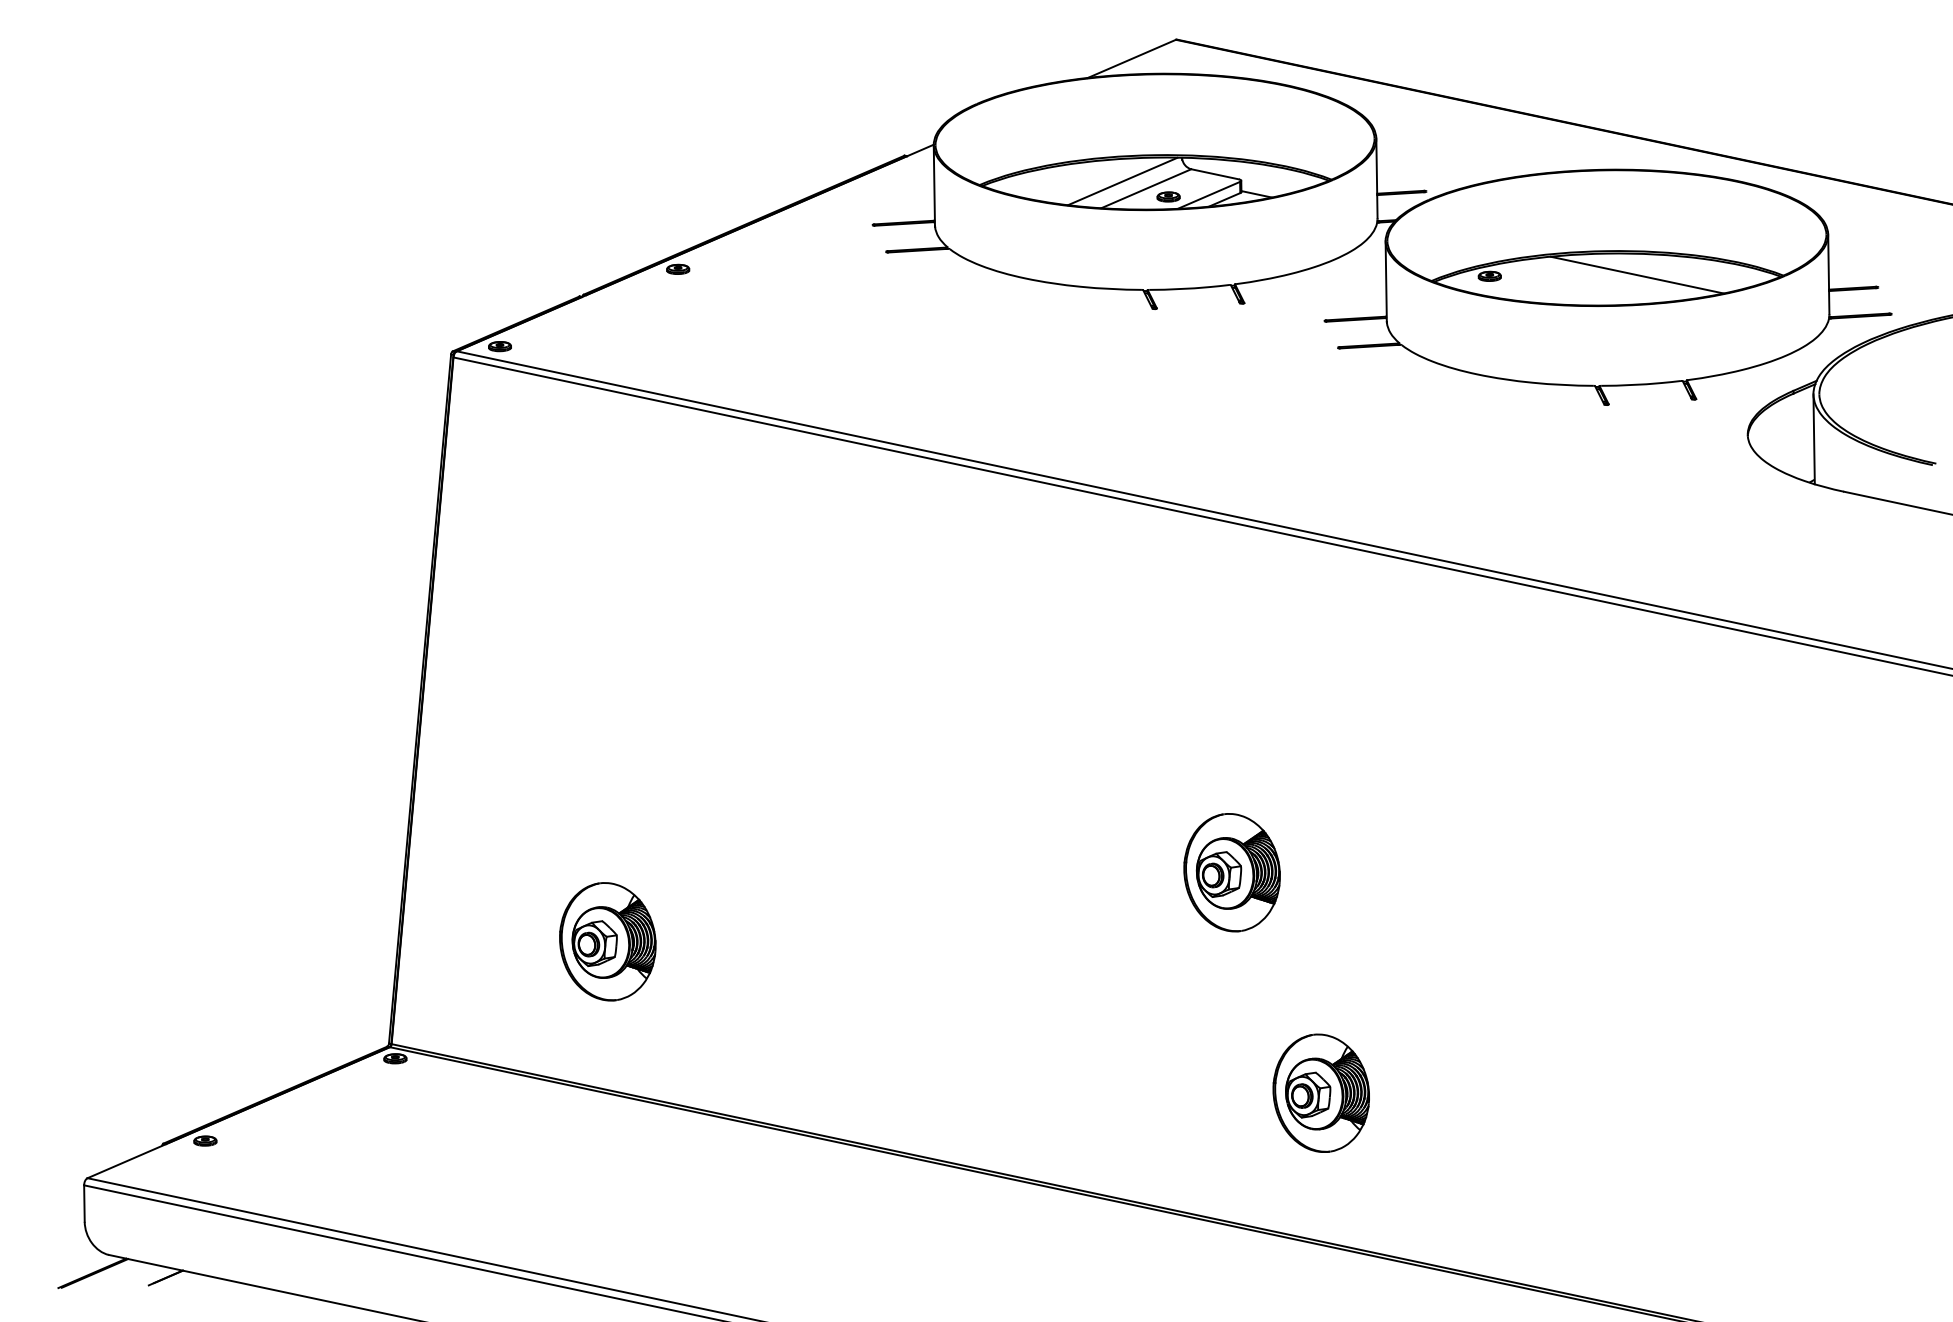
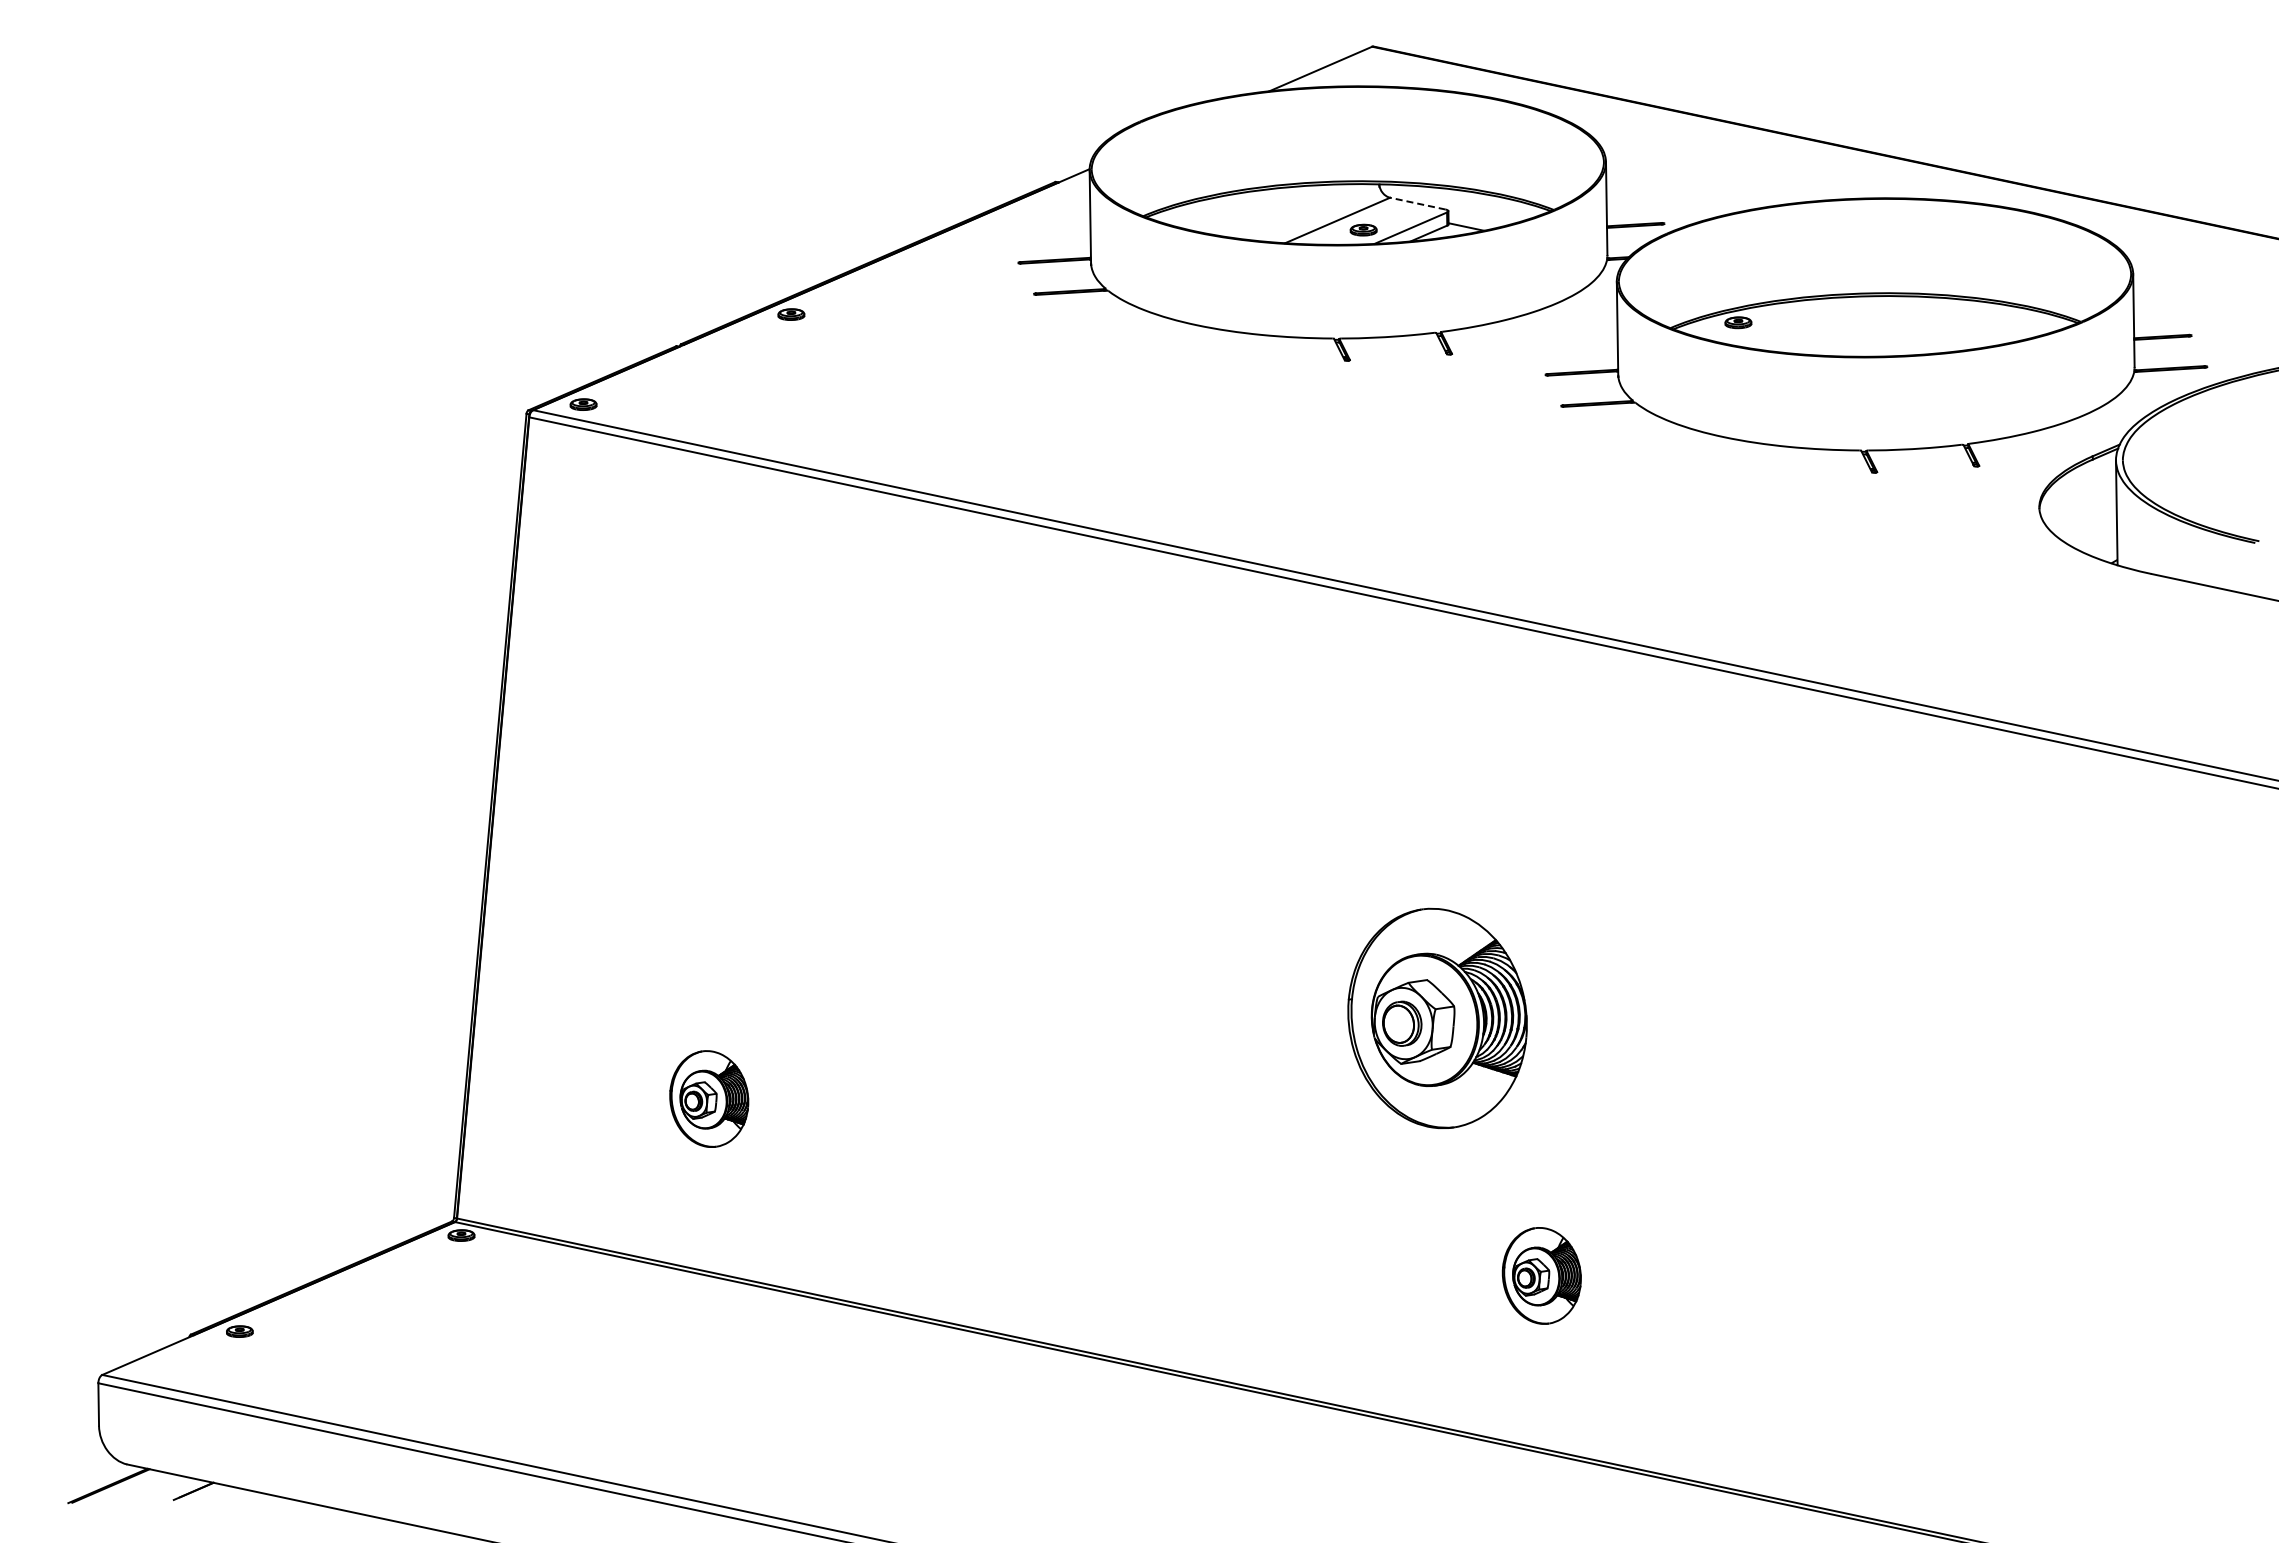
line: (1214, 174) -> (1417, 203), solid -> dashed
line: (1122, 181) -> (1309, 211), removed
line: (1637, 274) -> (1910, 320), removed
part: (1231, 872) -> (1437, 1018), size x1.6
part: (607, 941) -> (708, 1098), size x0.7
part: (1321, 1092) -> (1541, 1275), size x0.7

